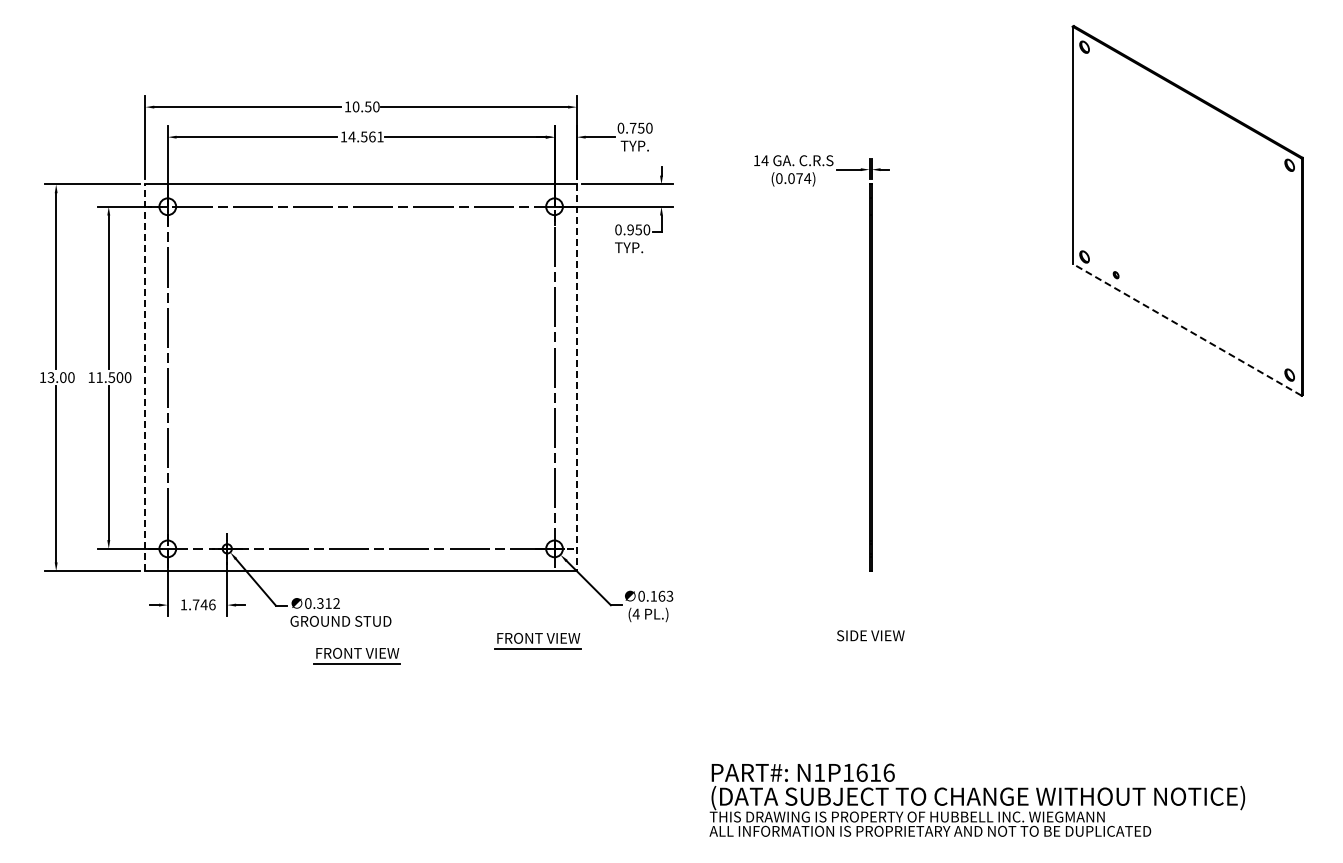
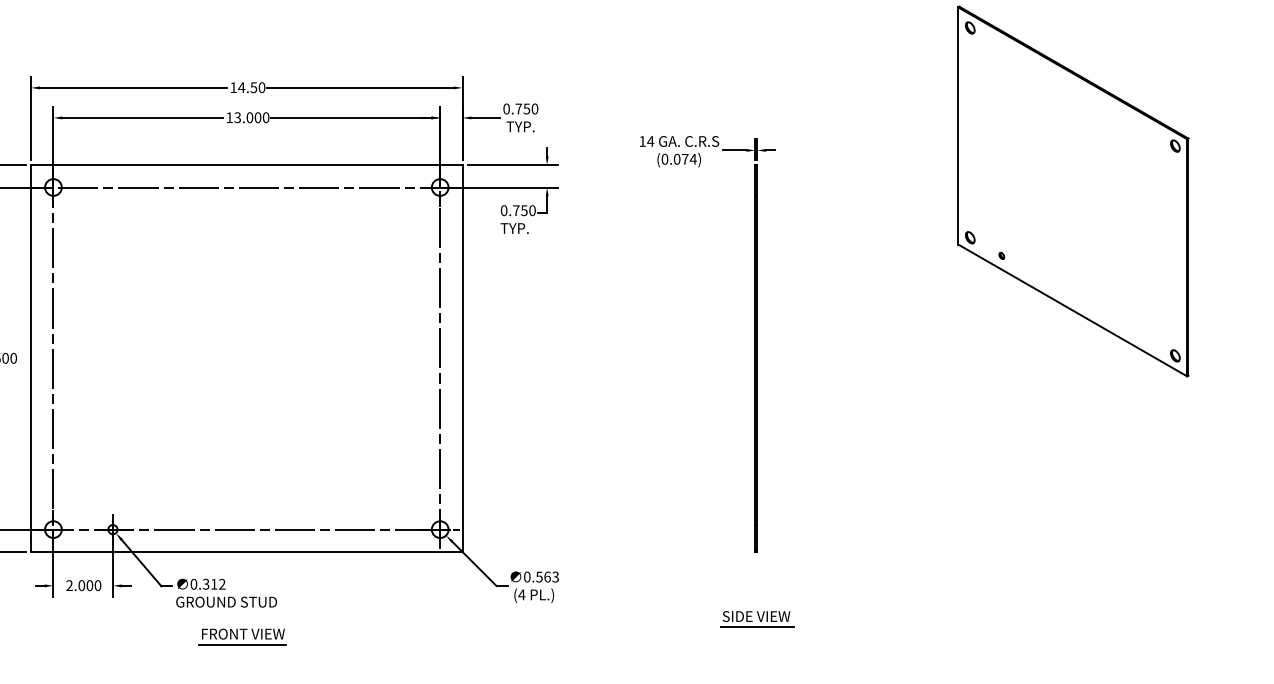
text: (355, 106) -> (241, 87), 10.50 -> 14.50
text: (365, 136) -> (251, 117), 14.561 -> 13.000
text: (630, 229) -> (516, 210), 0.950 -> 0.750
line: (1187, 329) -> (1073, 310), dashed -> solid
line: (145, 377) -> (31, 358), dashed -> solid
line: (576, 378) -> (462, 359), dashed -> solid
text: (653, 596) -> (539, 577), 0.163 -> 0.563
text: (197, 604) -> (83, 585), 1.746 -> 2.000
part: (537, 640) -> (423, 621), removed
line: (871, 646) -> (757, 627), added

